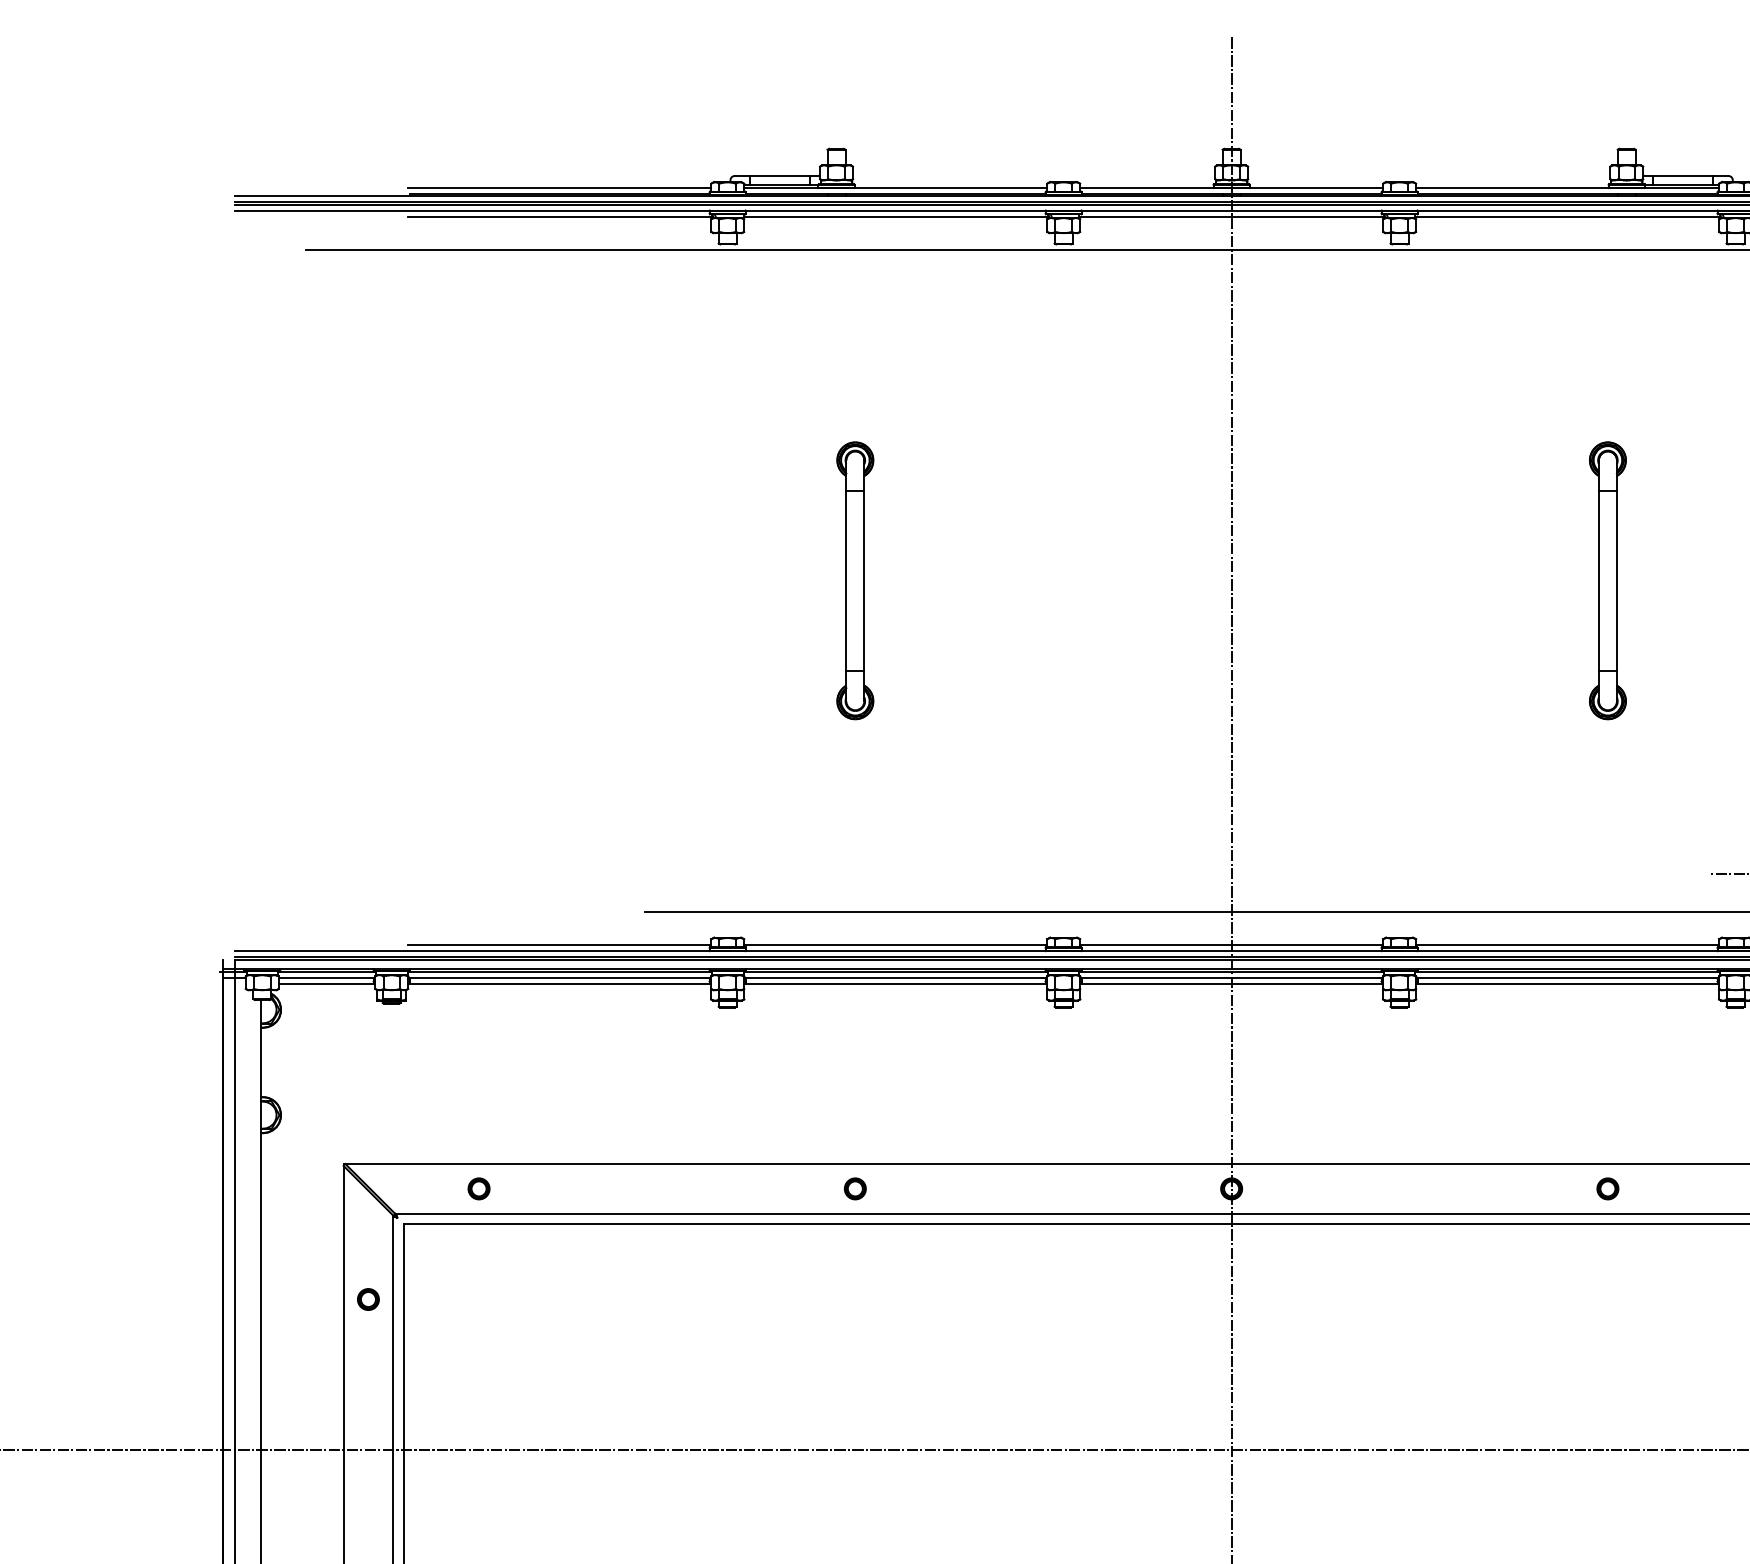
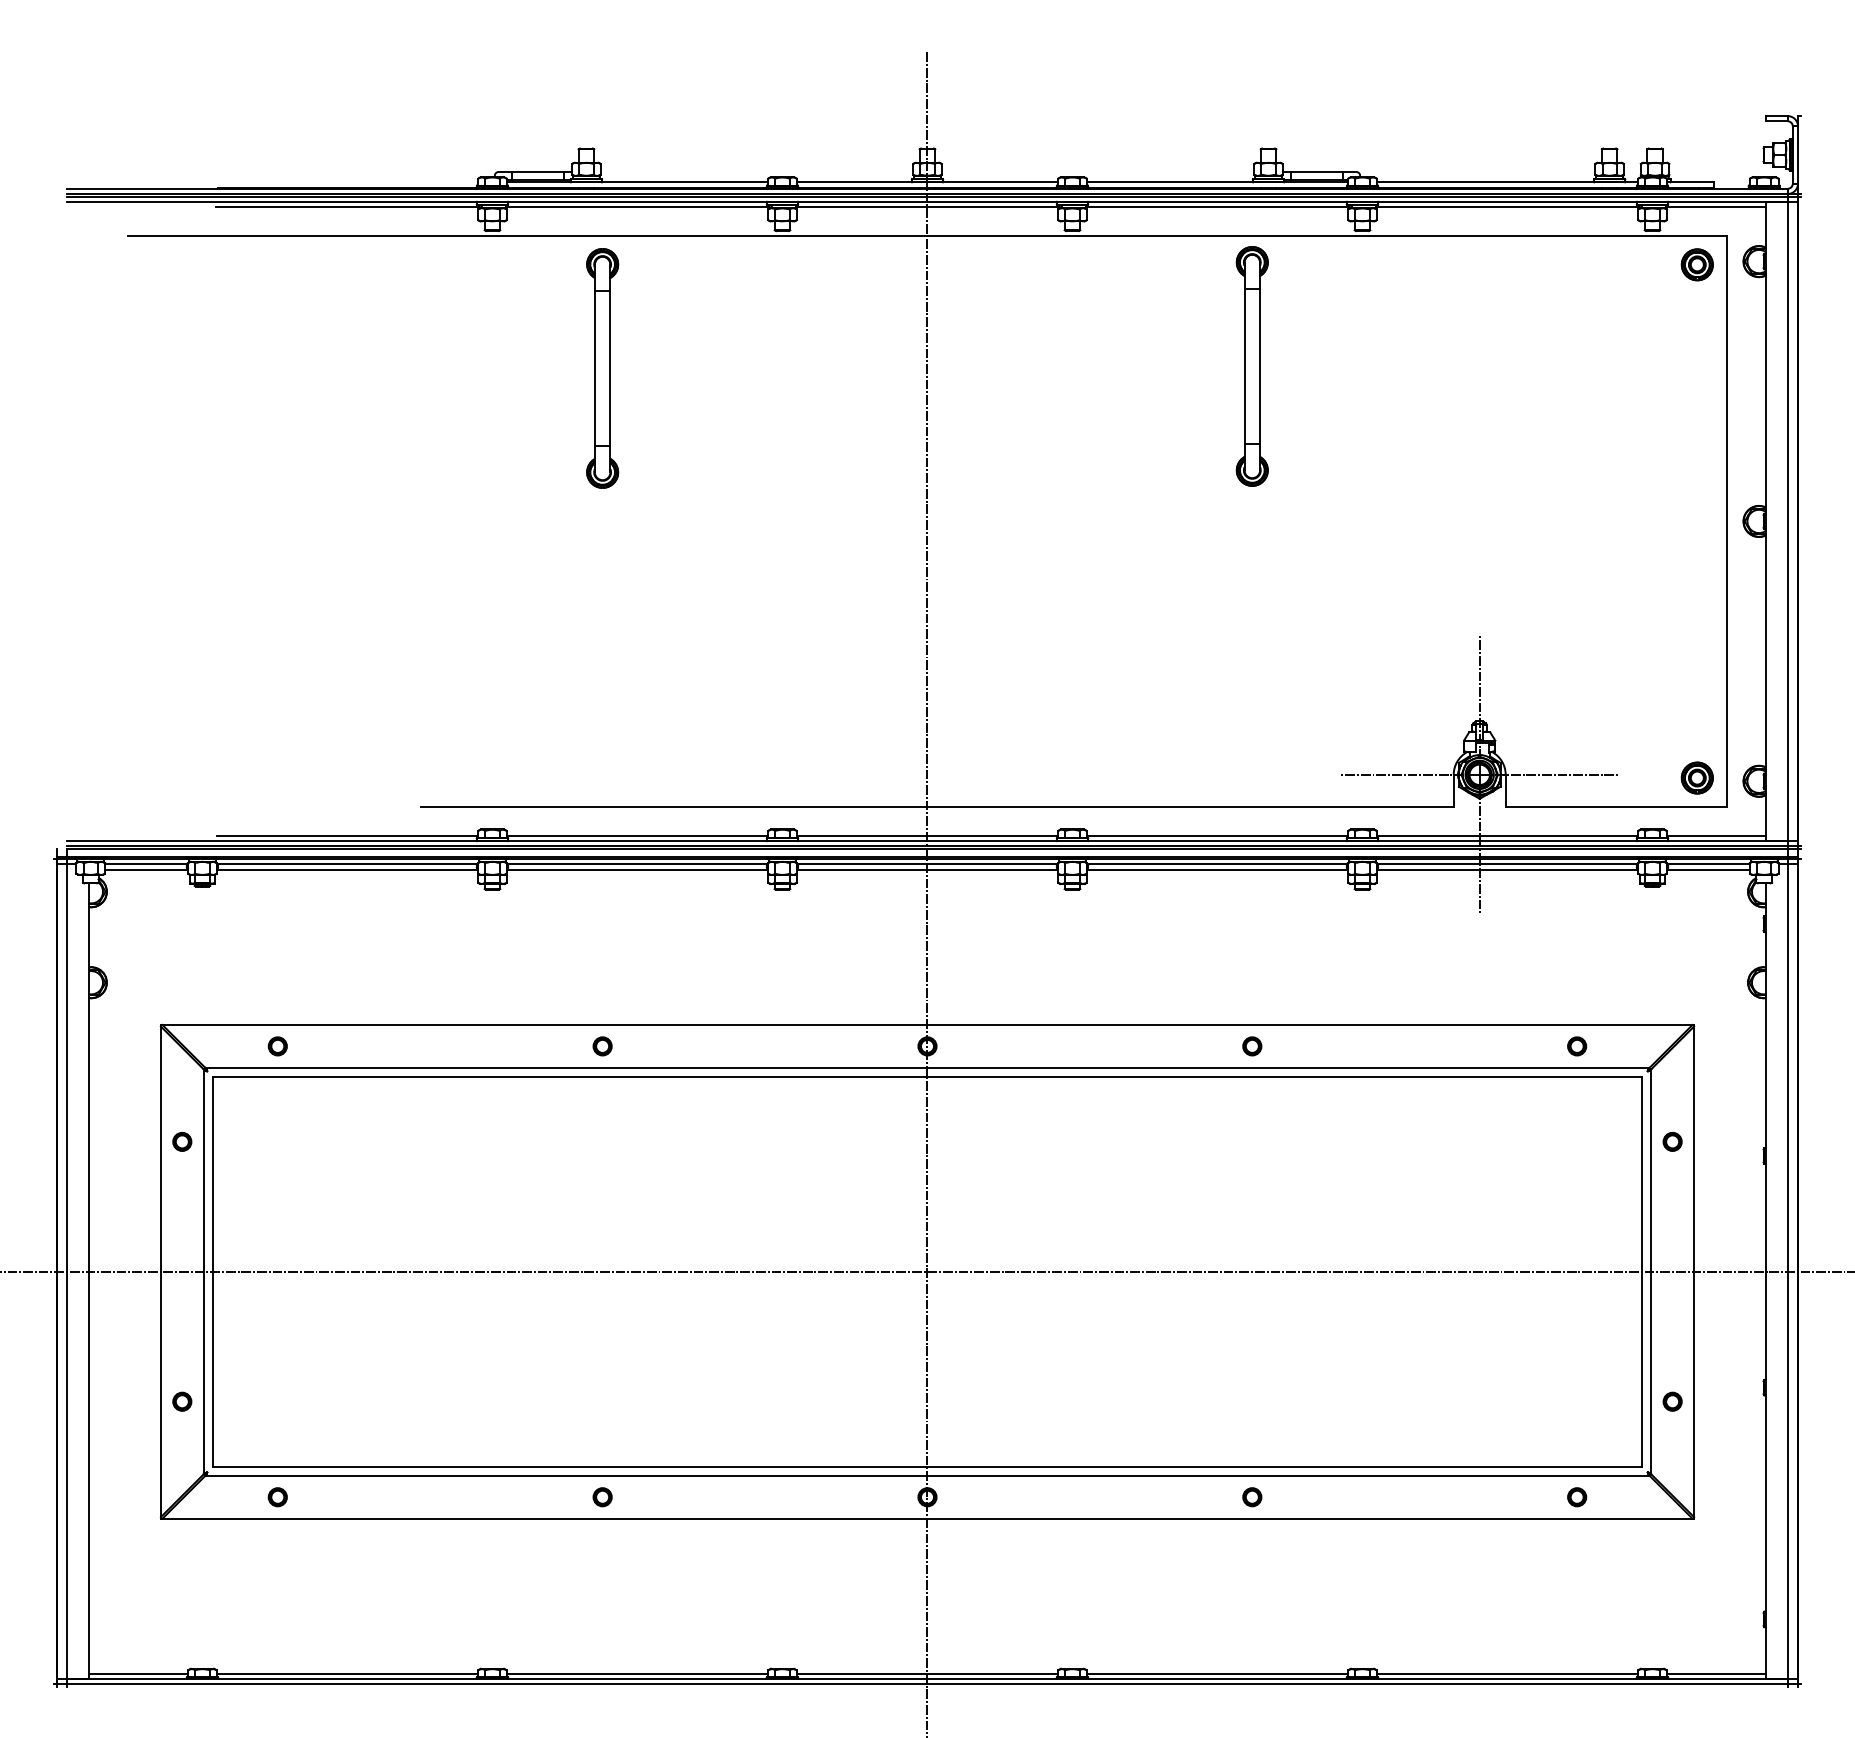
line: (559, 188) -> (347, 182), removed
part: (855, 580) -> (602, 368), moved
part: (1606, 580) -> (1251, 366), moved

